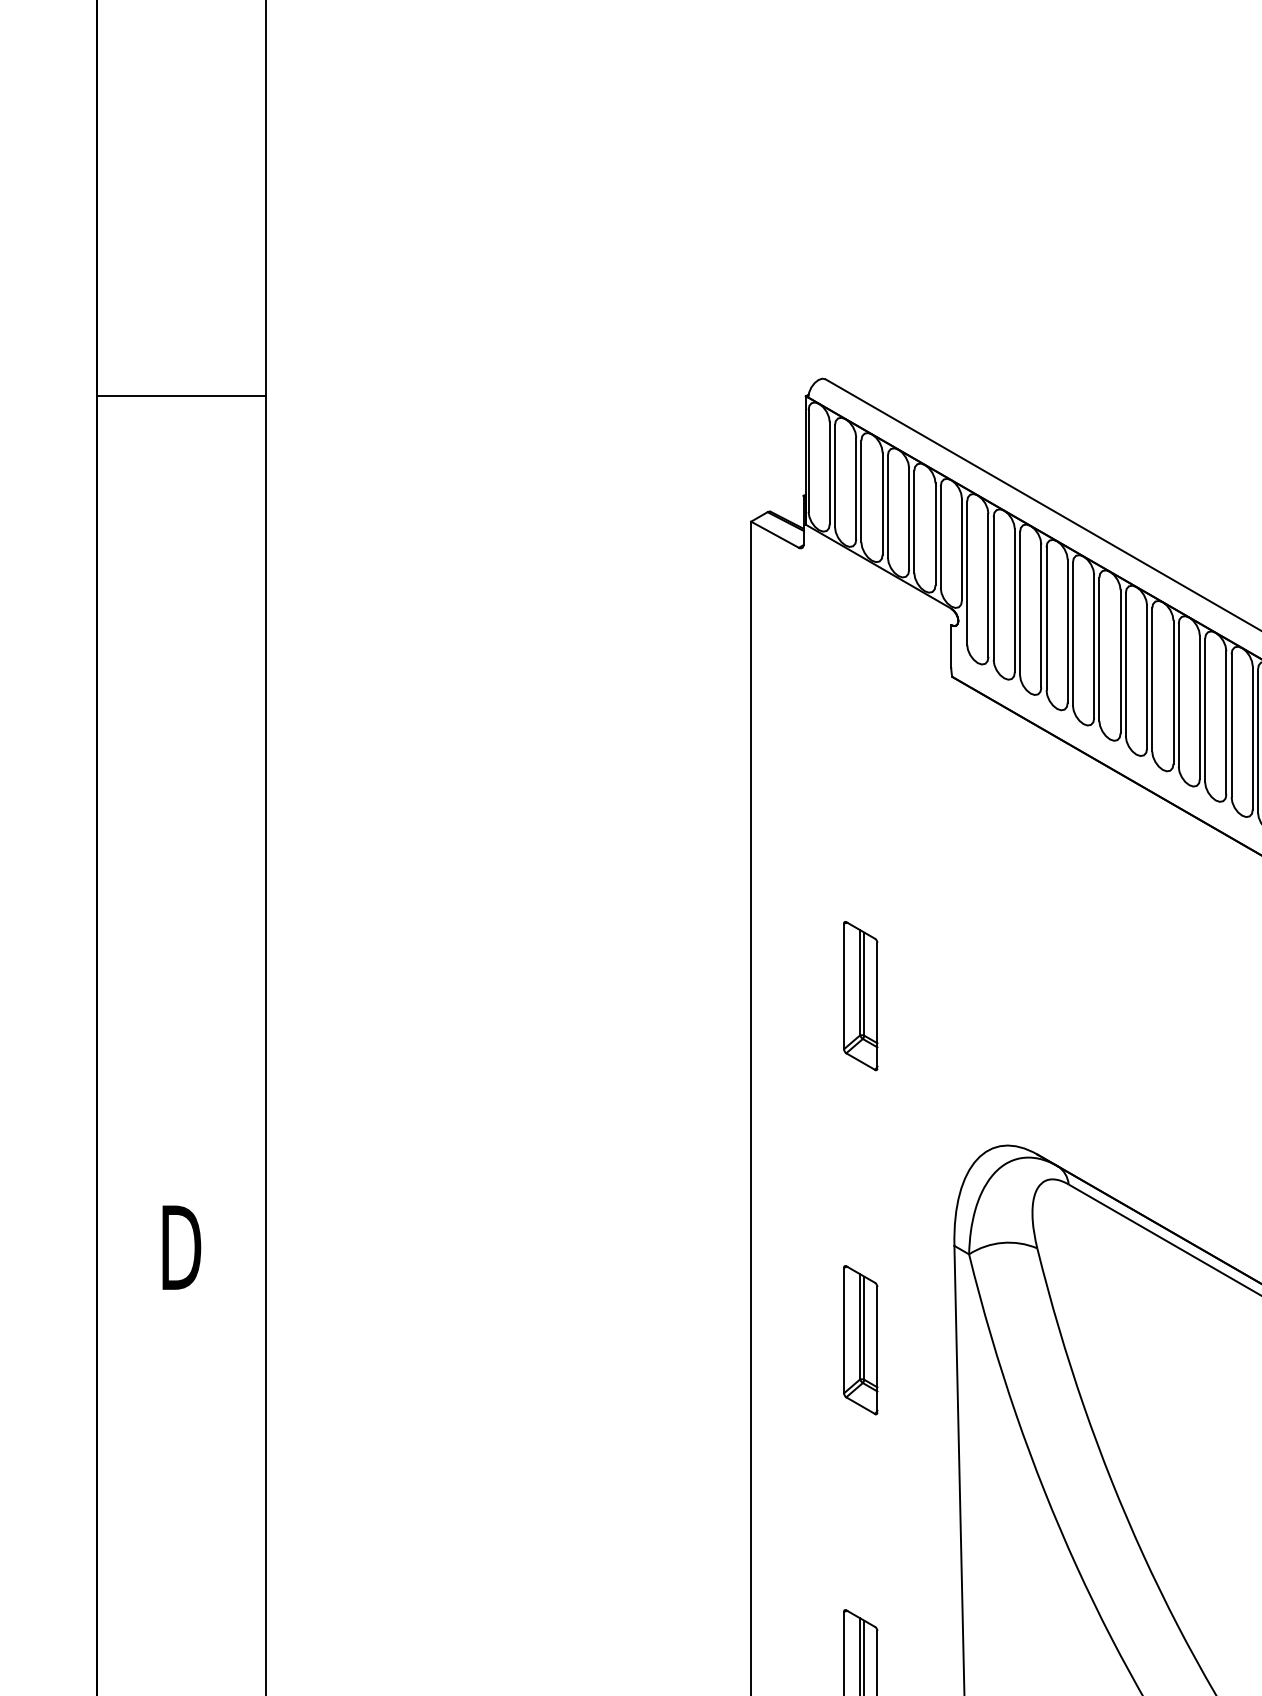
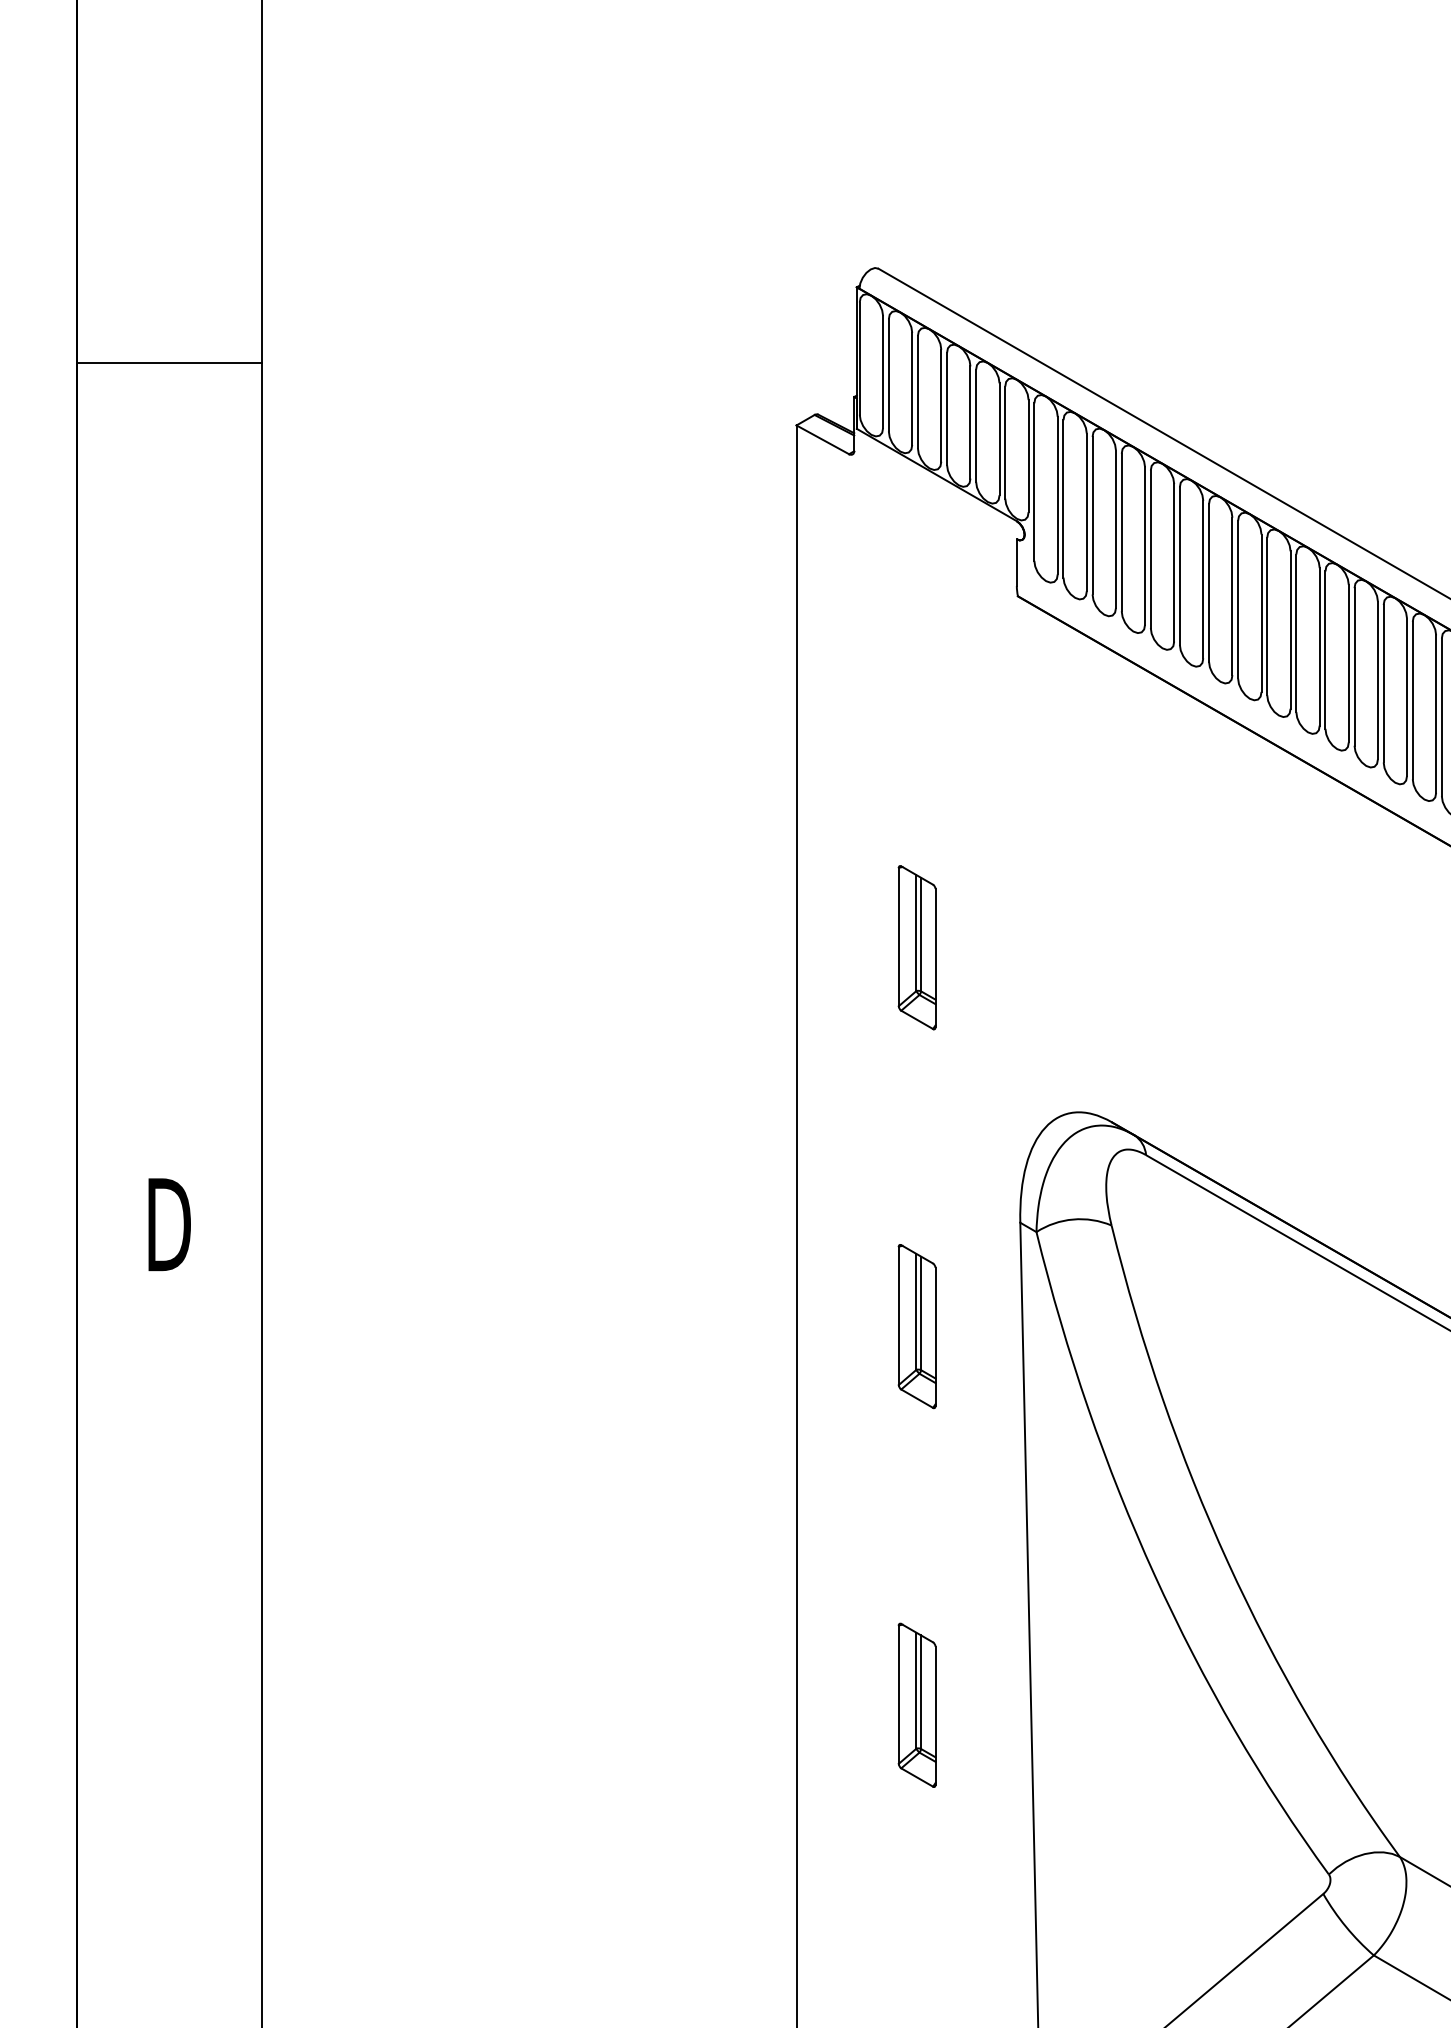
line: (181, 396) -> (169, 363), moved

